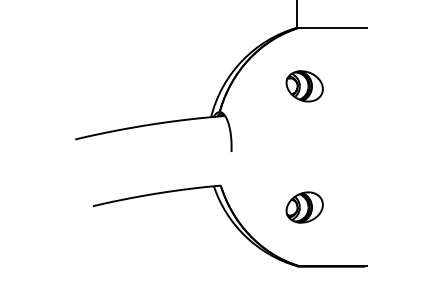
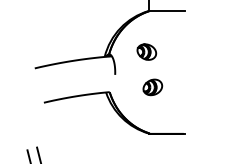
part: (304, 85) -> (146, 51), moved
part: (304, 207) -> (152, 87), moved

